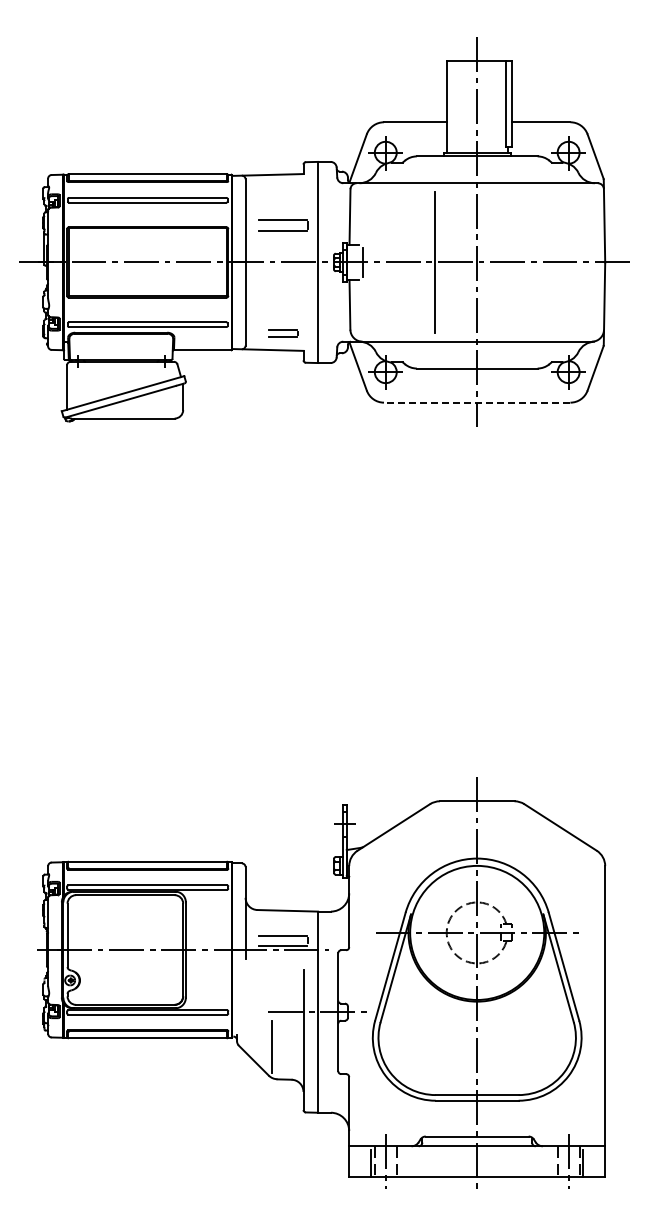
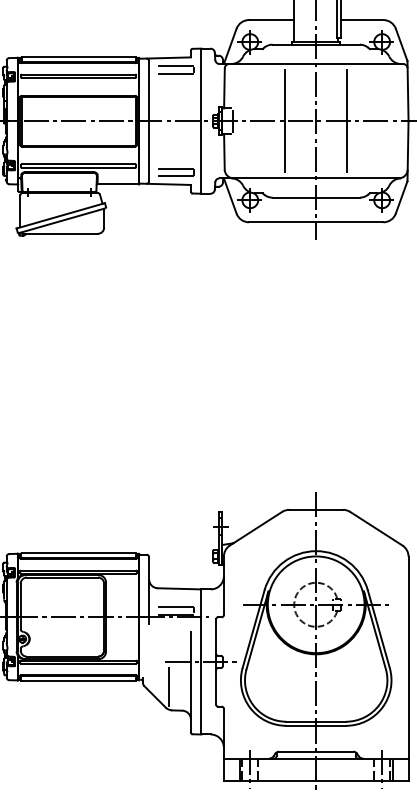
part: (283, 225) -> (176, 69), moved
line: (519, 262) -> (346, 121), added
part: (283, 333) -> (176, 172), size x1.67
line: (476, 402) -> (315, 222), dashed -> solid

